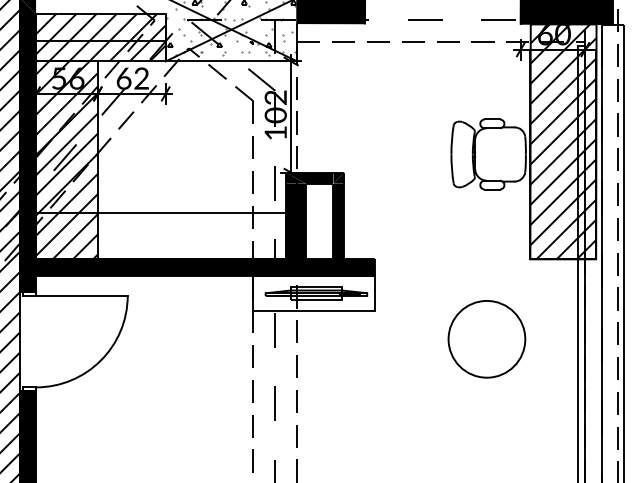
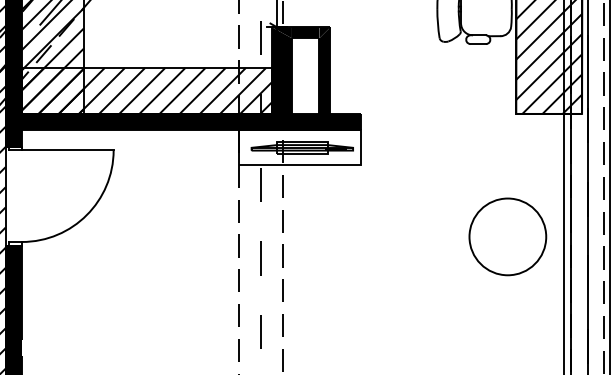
hatch: (161, 236) -> (147, 91), added
part: (486, 339) -> (507, 237), moved

